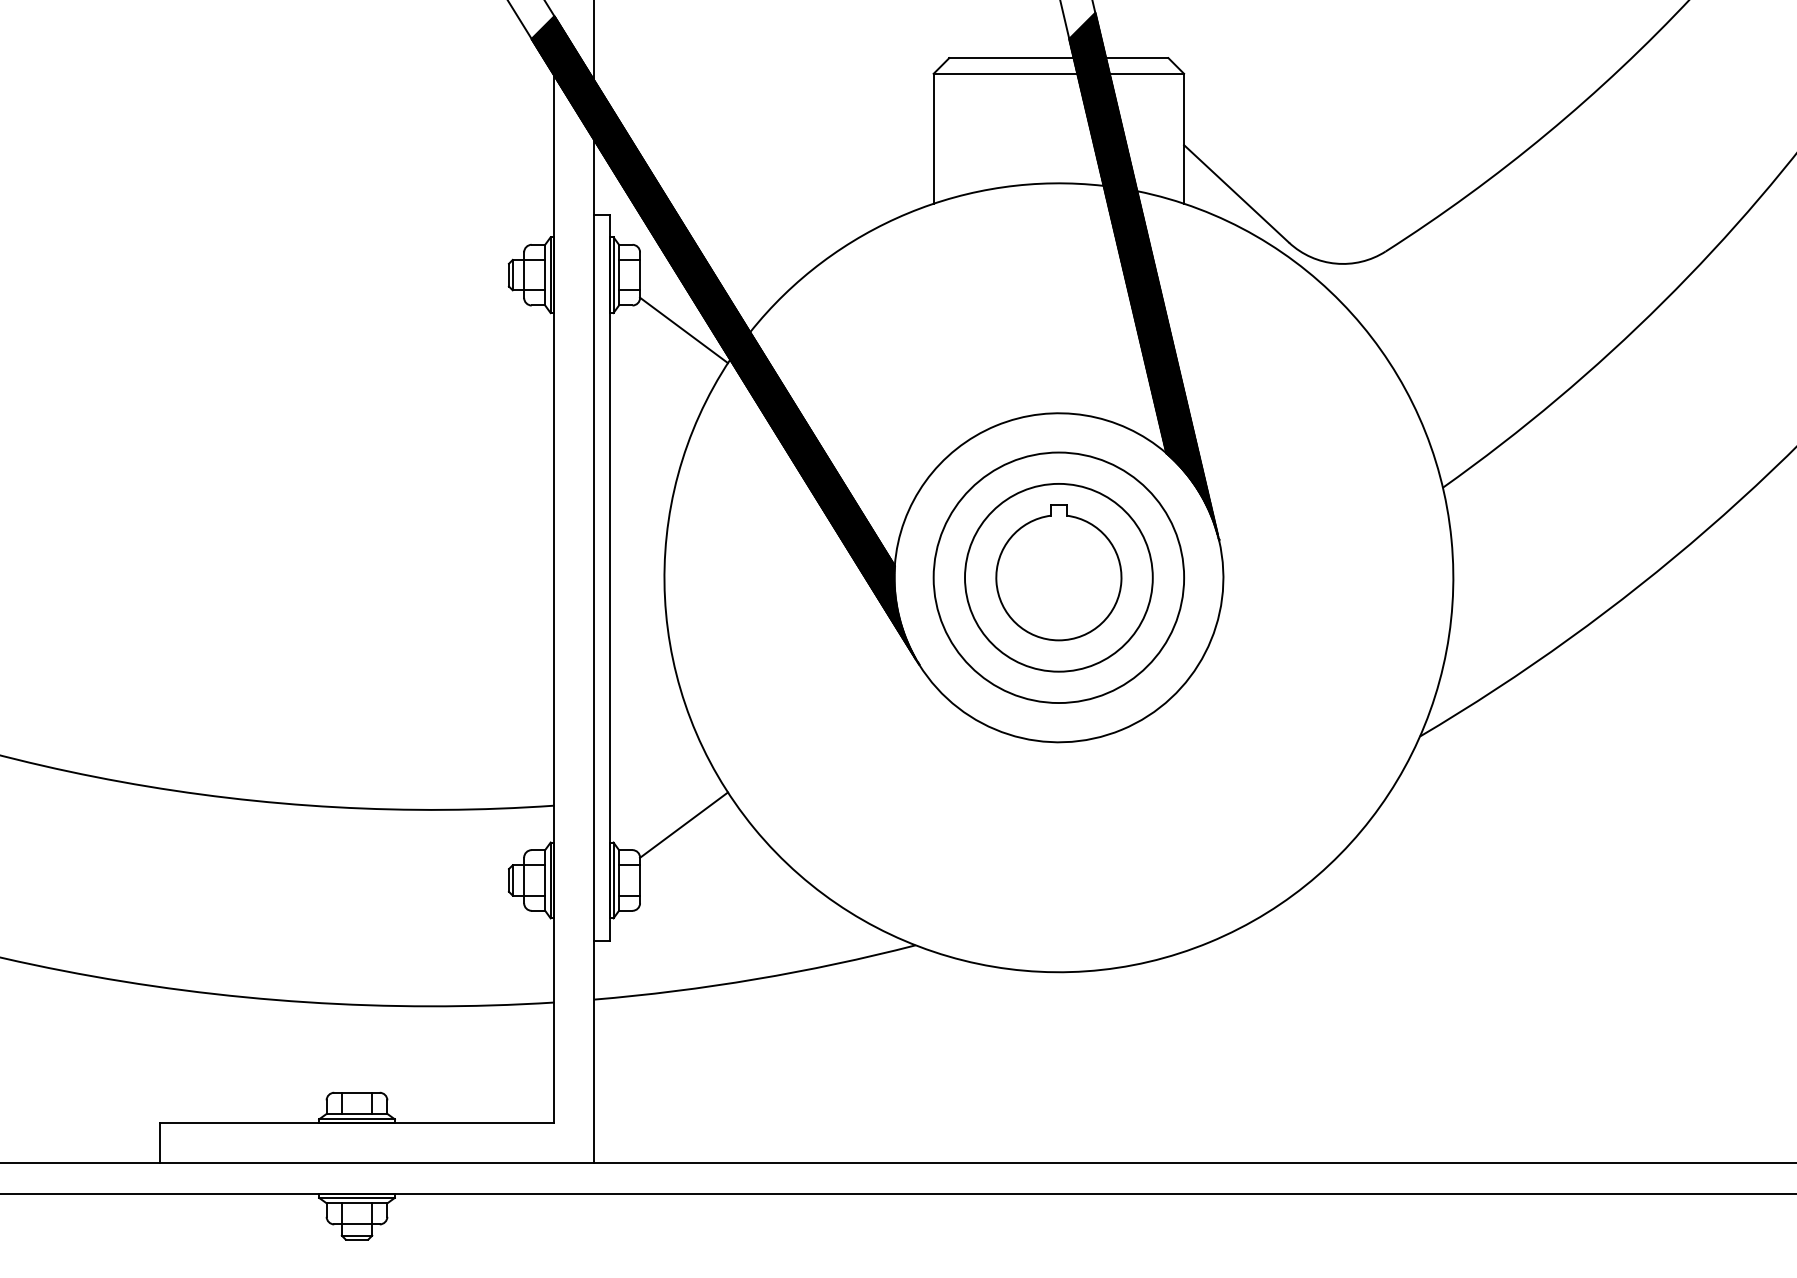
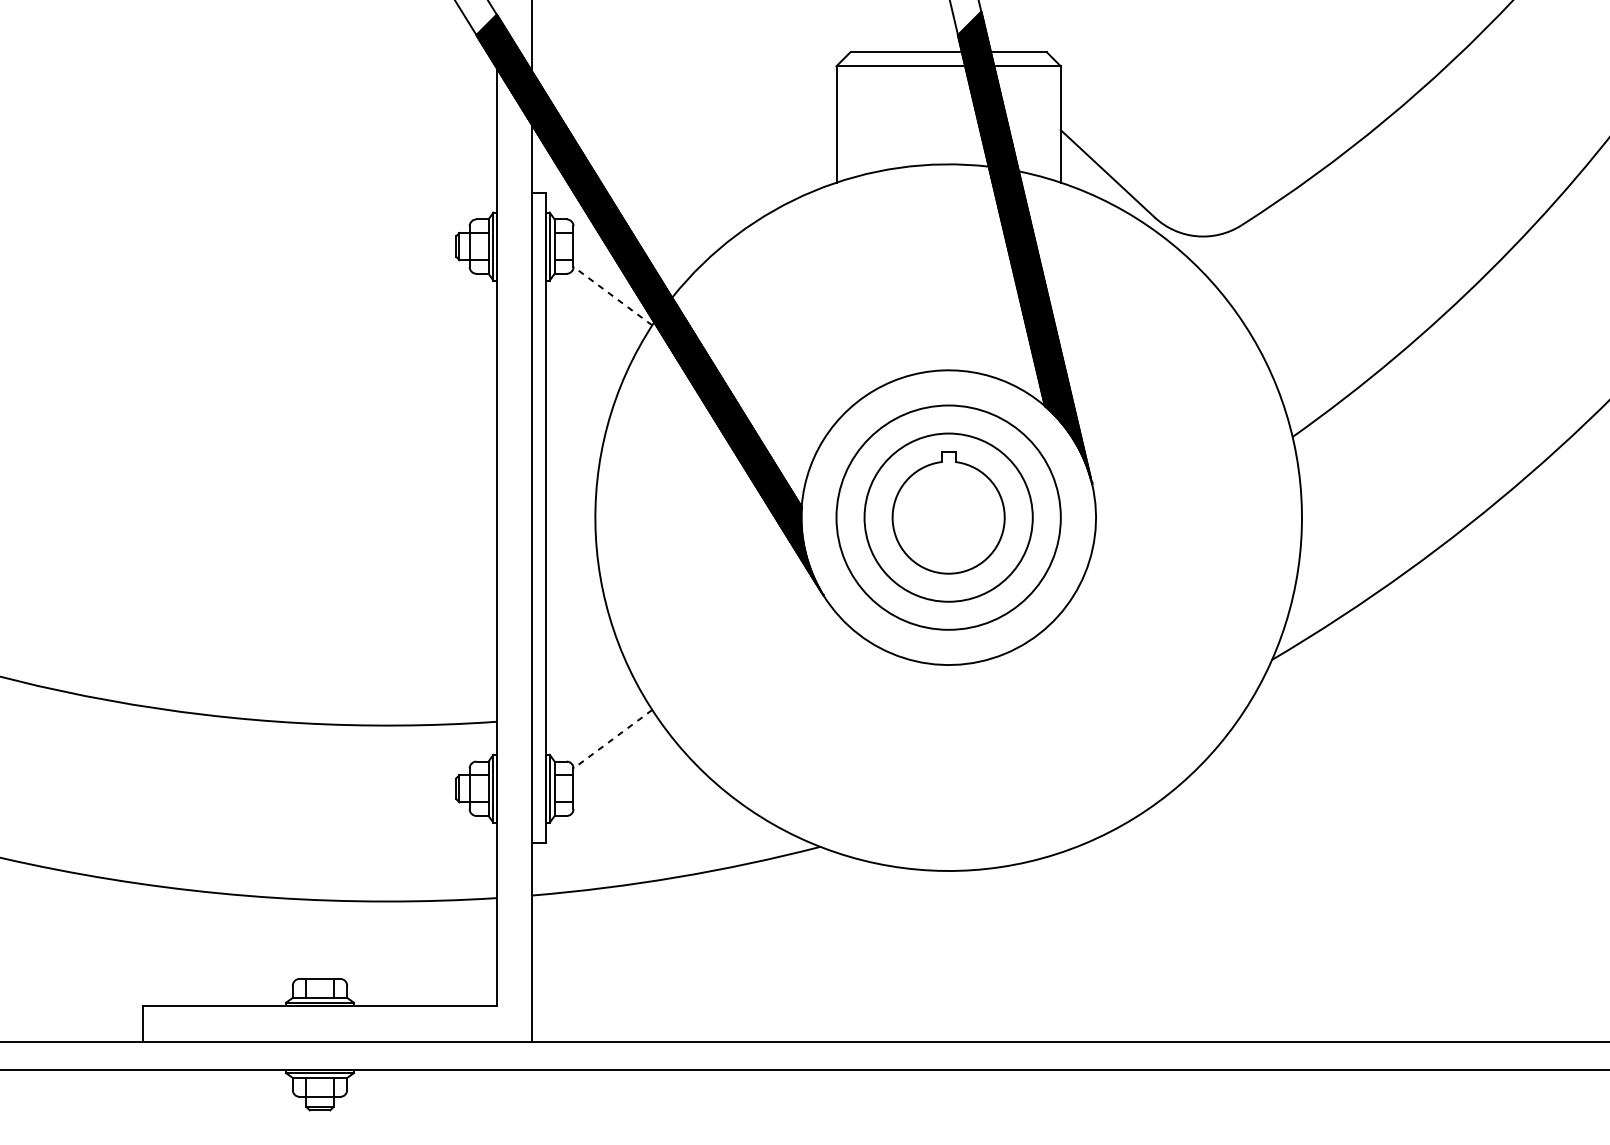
line: (684, 330) -> (613, 296), solid -> dashed
line: (684, 825) -> (613, 739), solid -> dashed

